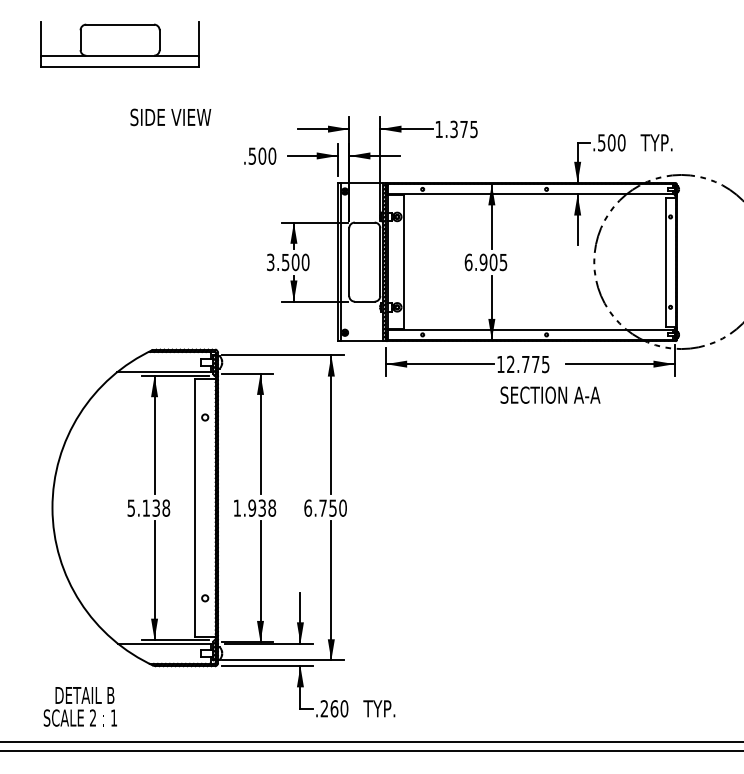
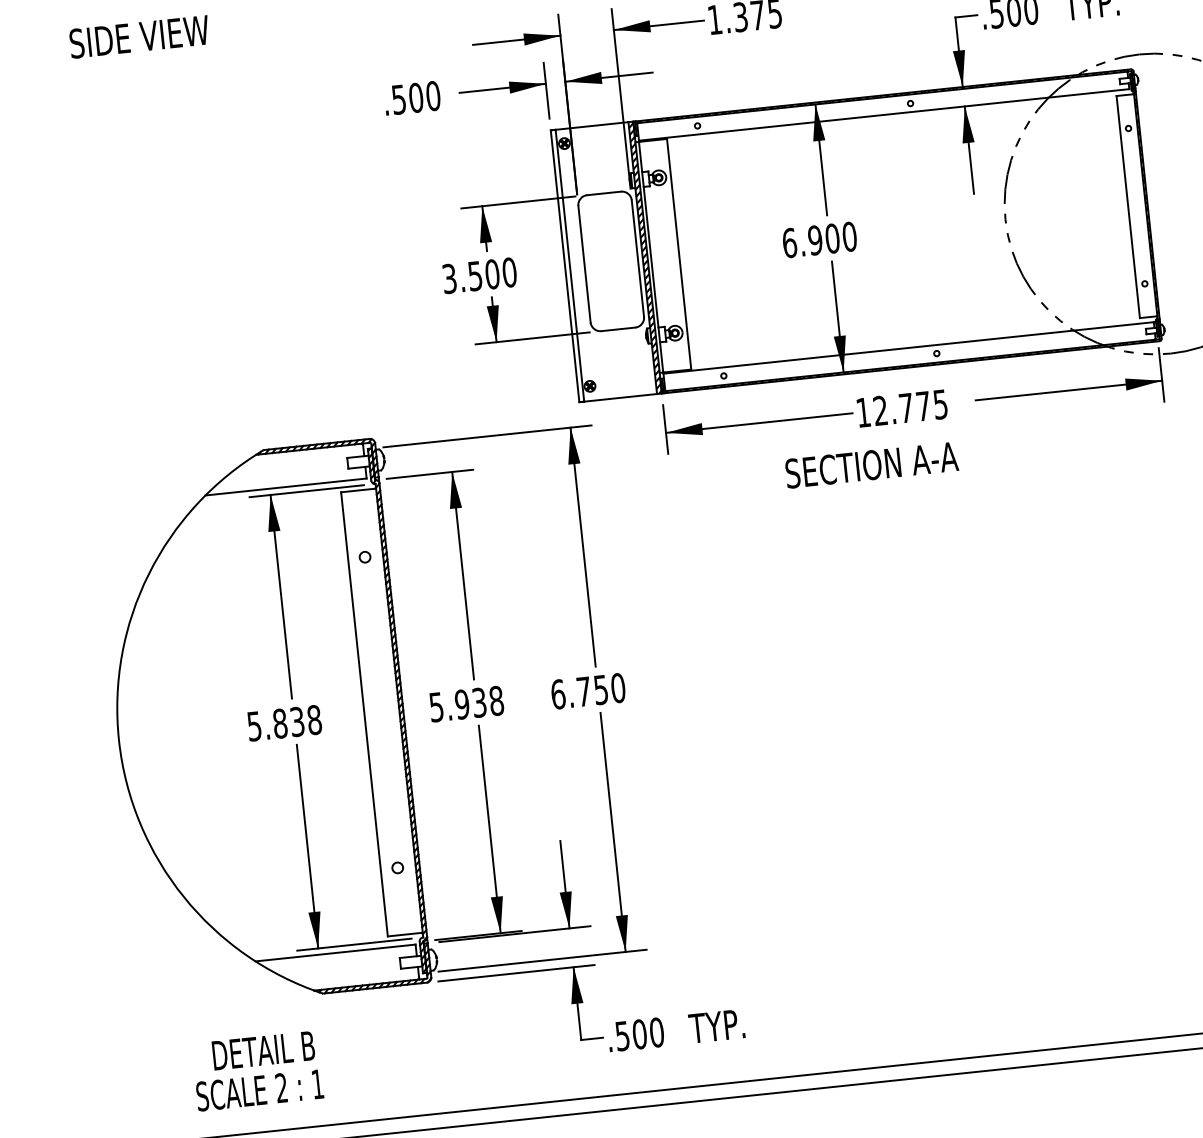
text: (170, 117) -> (138, 37), moved
text: (503, 262) -> (849, 236), 6.905 -> 6.900
text: (550, 394) -> (871, 463), moved
text: (146, 507) -> (280, 722), 5.138 -> 5.838
text: (236, 507) -> (435, 706), 1.938 -> 5.938
text: (79, 706) -> (256, 1070), moved
text: (329, 708) -> (631, 1034), .260 -> .500

